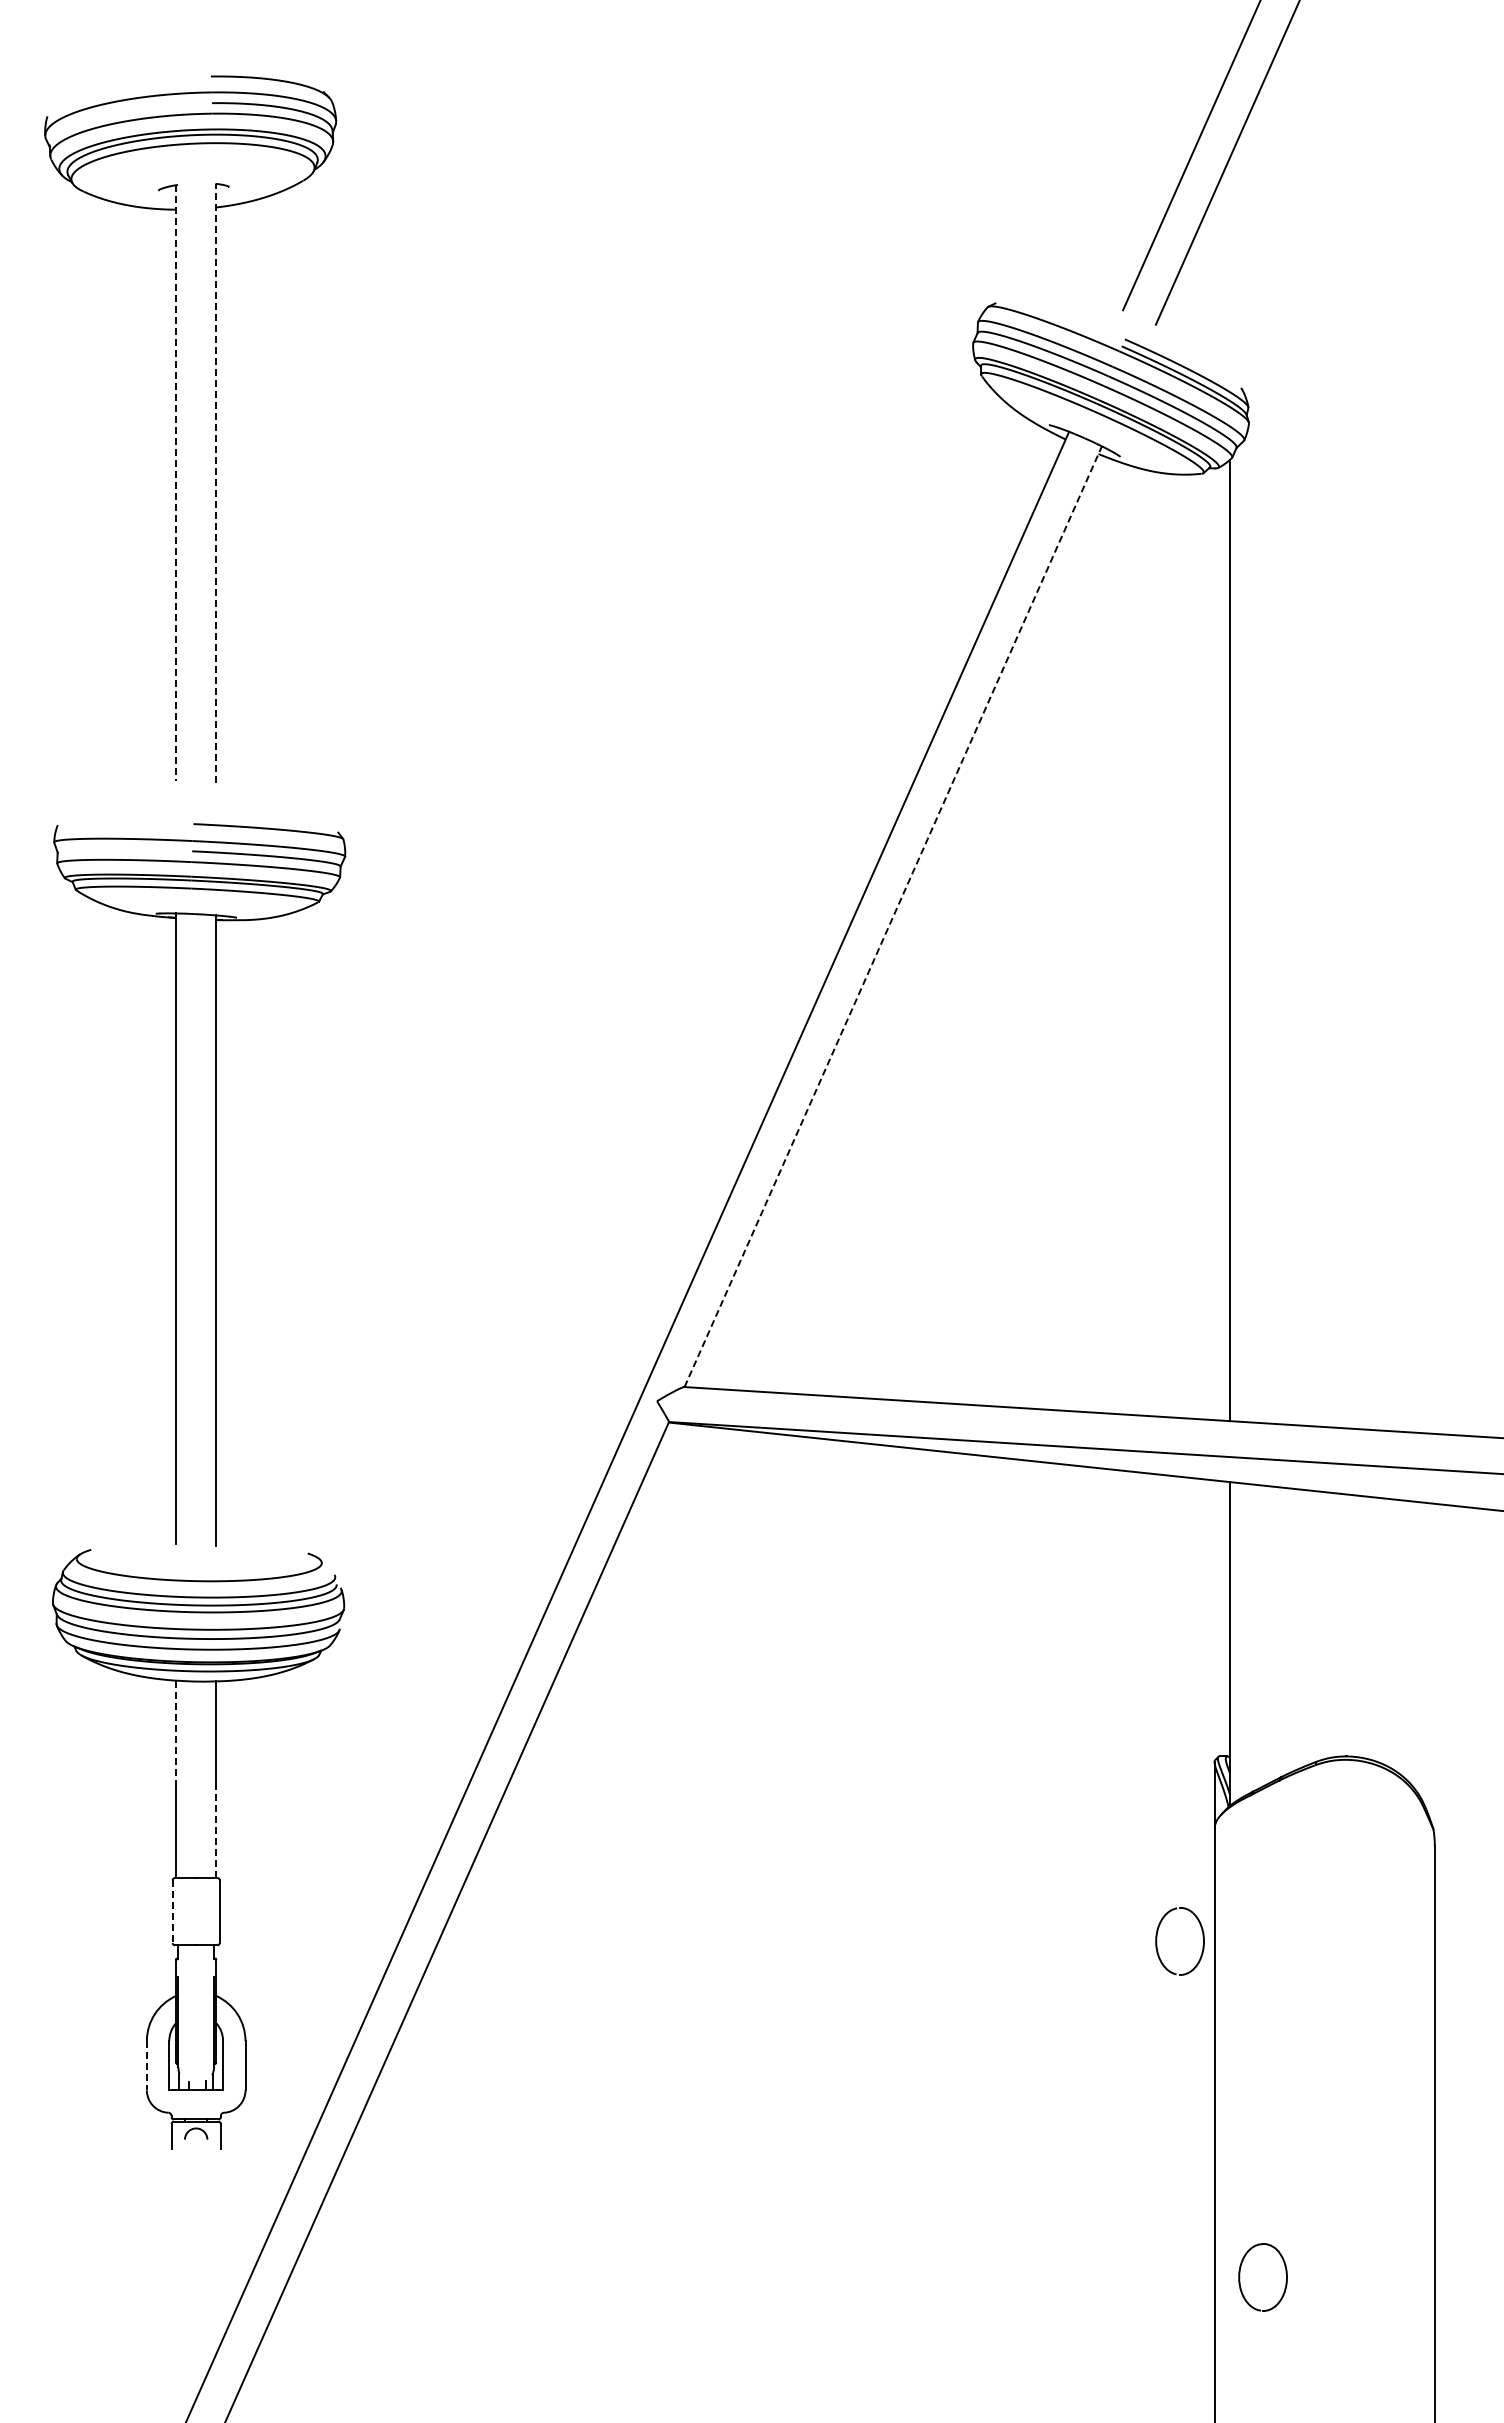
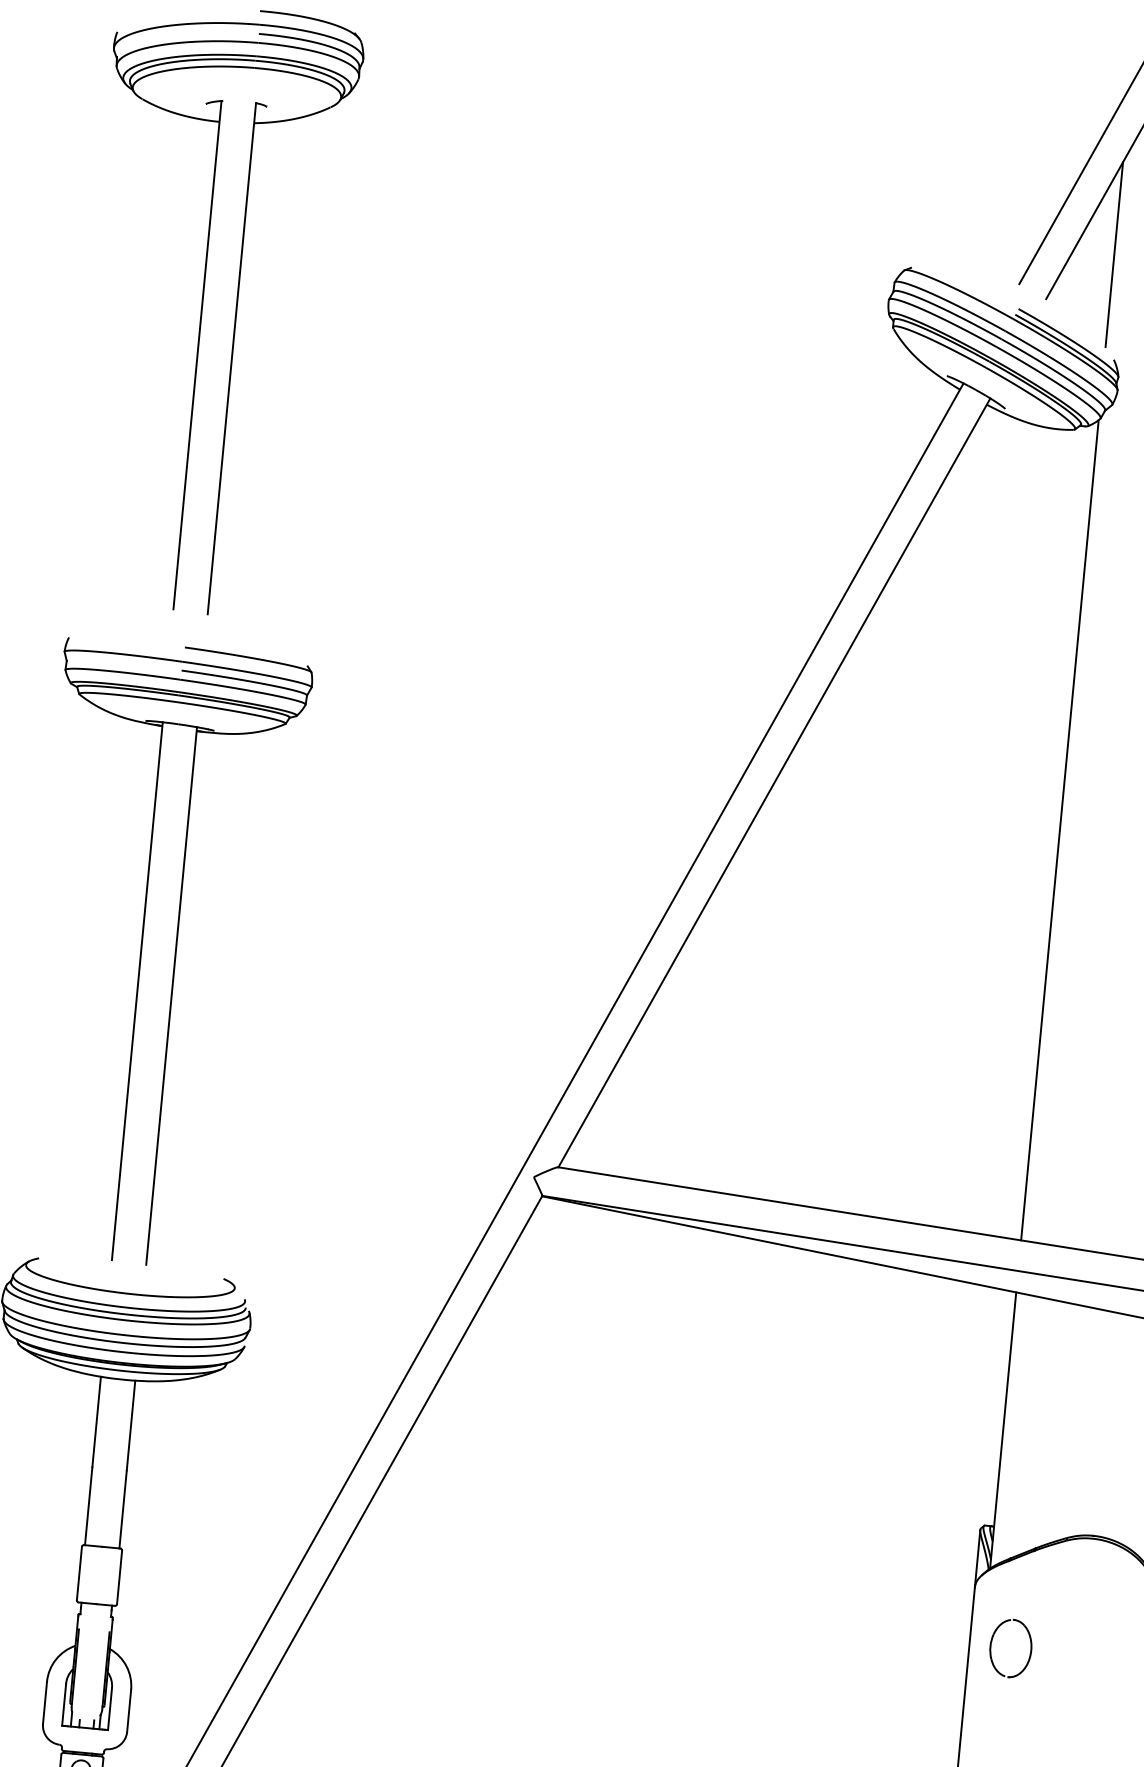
line: (1230, 265) -> (1114, 254), added
line: (176, 483) -> (197, 355), dashed -> solid
line: (216, 483) -> (231, 358), dashed -> solid
line: (893, 916) -> (774, 782), dashed -> solid
line: (176, 1734) -> (96, 1422), dashed -> solid
line: (216, 1832) -> (123, 1509), dashed -> solid
line: (172, 1912) -> (79, 1574), dashed -> solid
part: (1157, 1941) -> (991, 1646), moved
line: (146, 2065) -> (44, 1702), dashed -> solid

